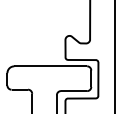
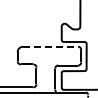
line: (50, 65) -> (50, 46), solid -> dashed

